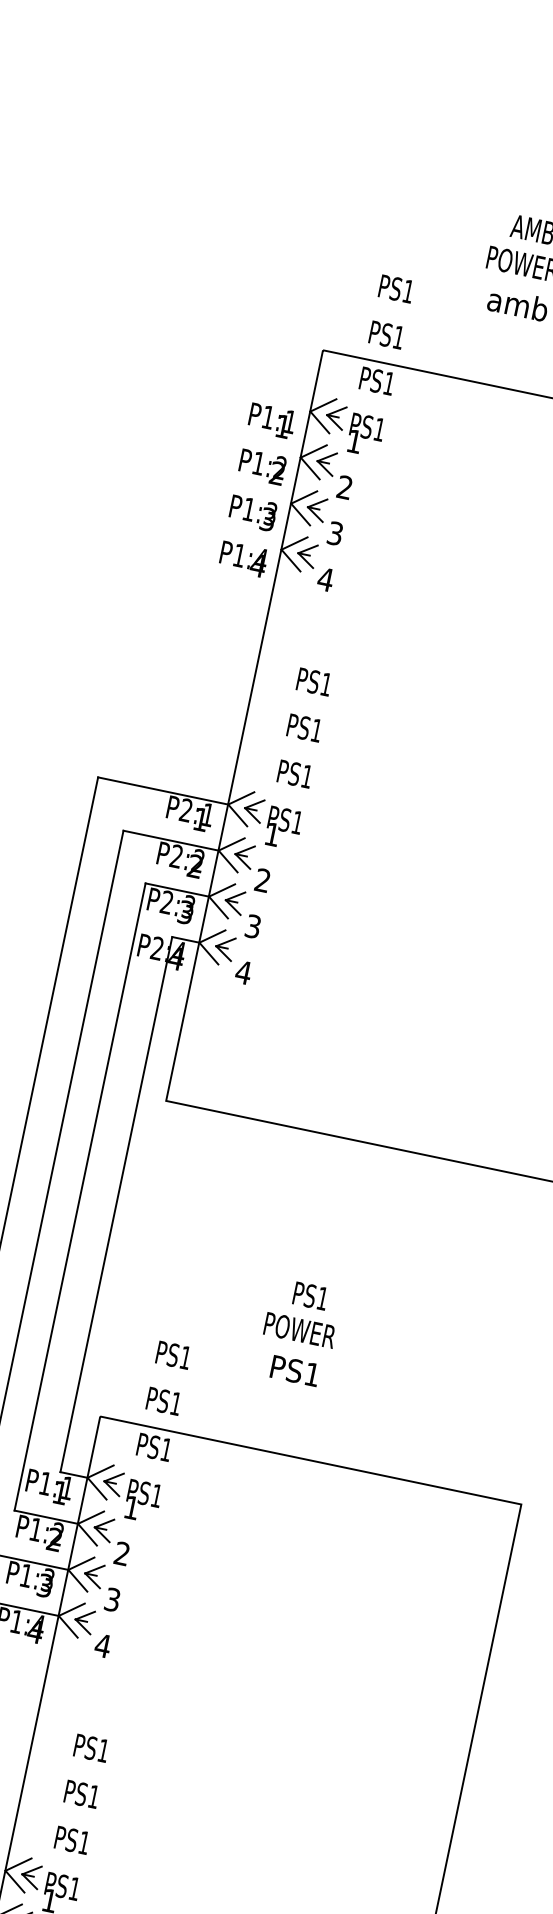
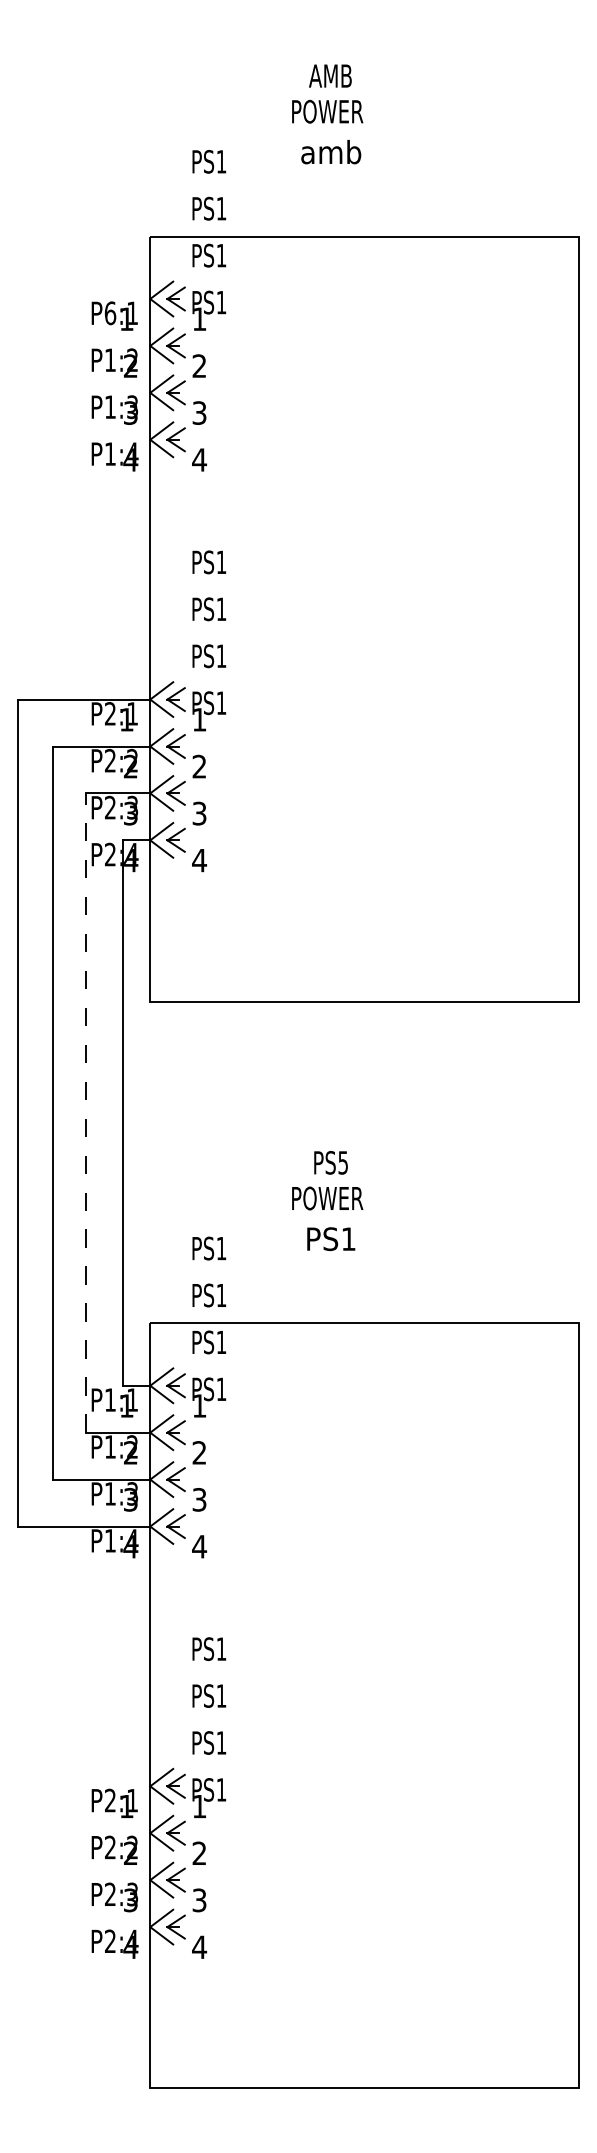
text: (268, 417) -> (110, 313), P1:1 -> P6:1
line: (79, 1197) -> (85, 1113), solid -> dashed
text: (321, 1298) -> (342, 1162), PS1 -> PS5

